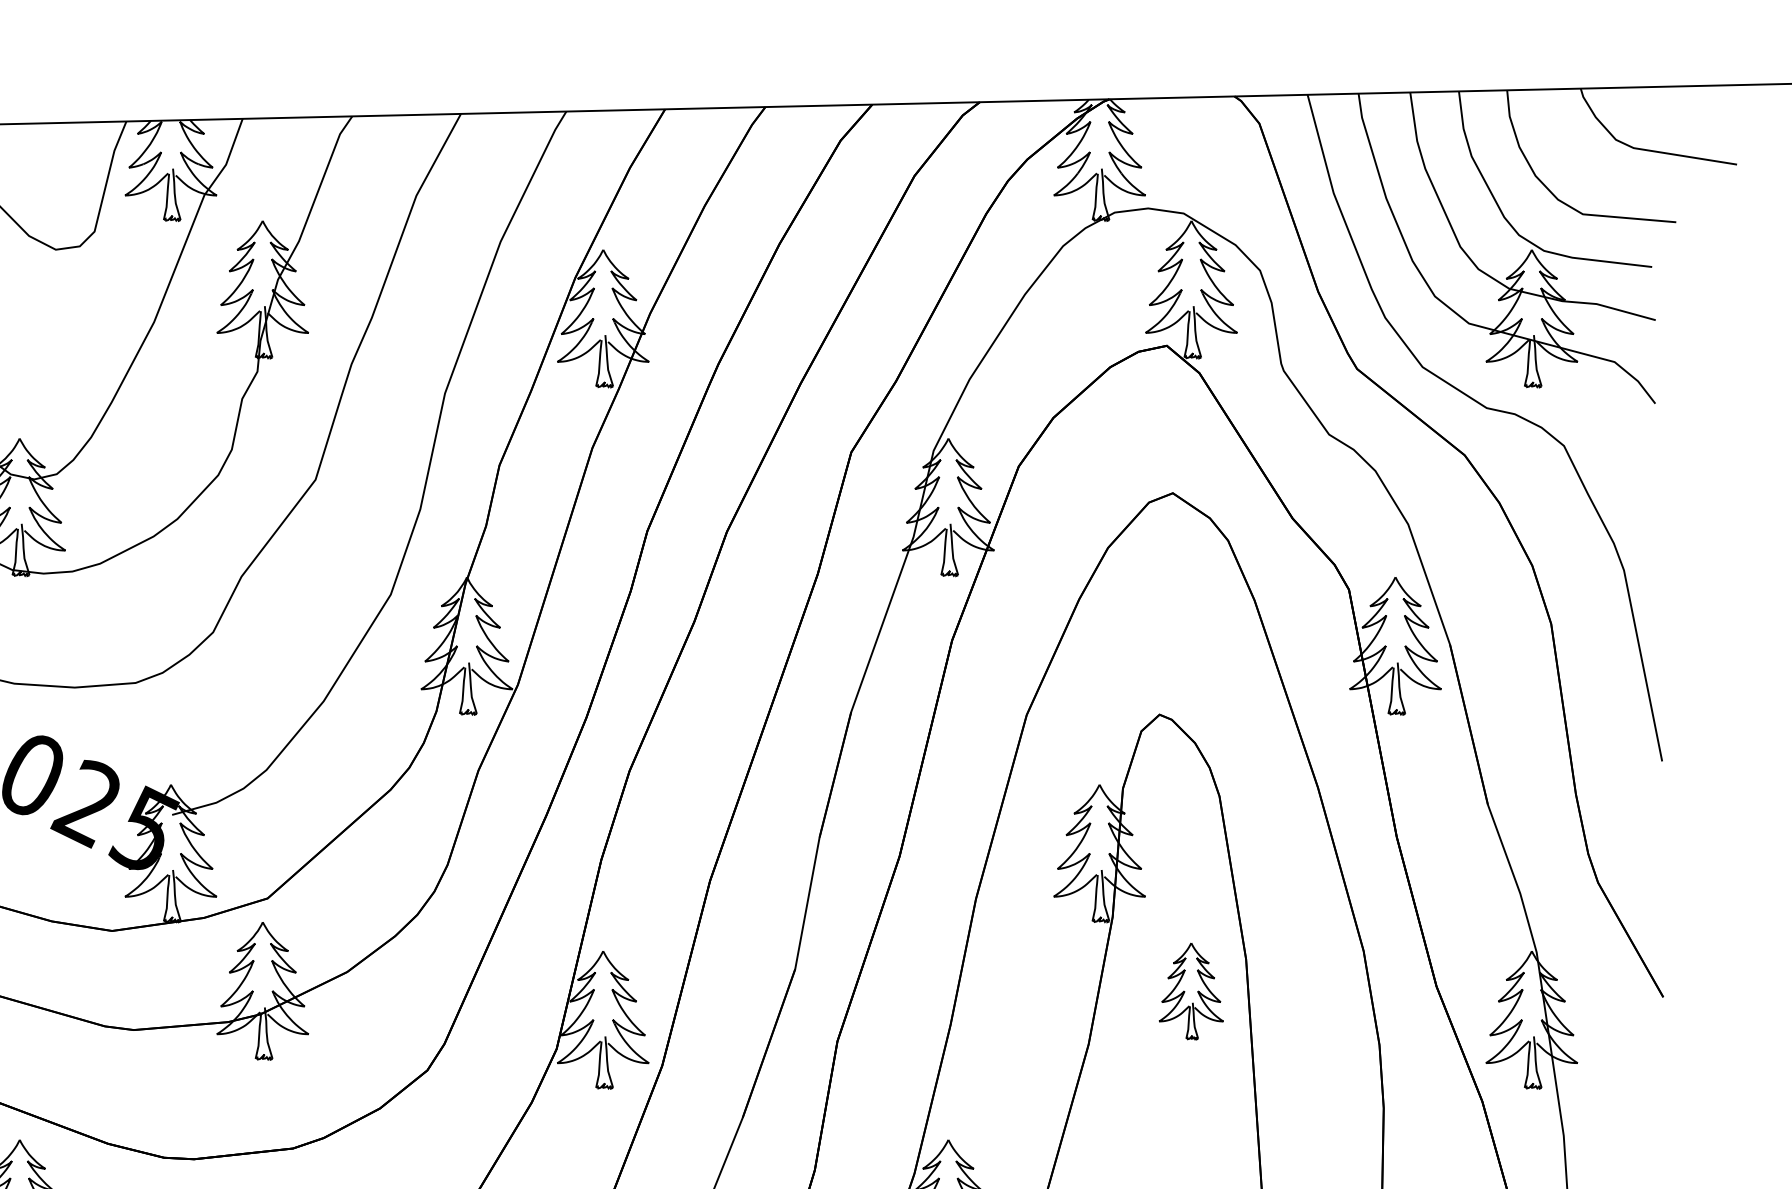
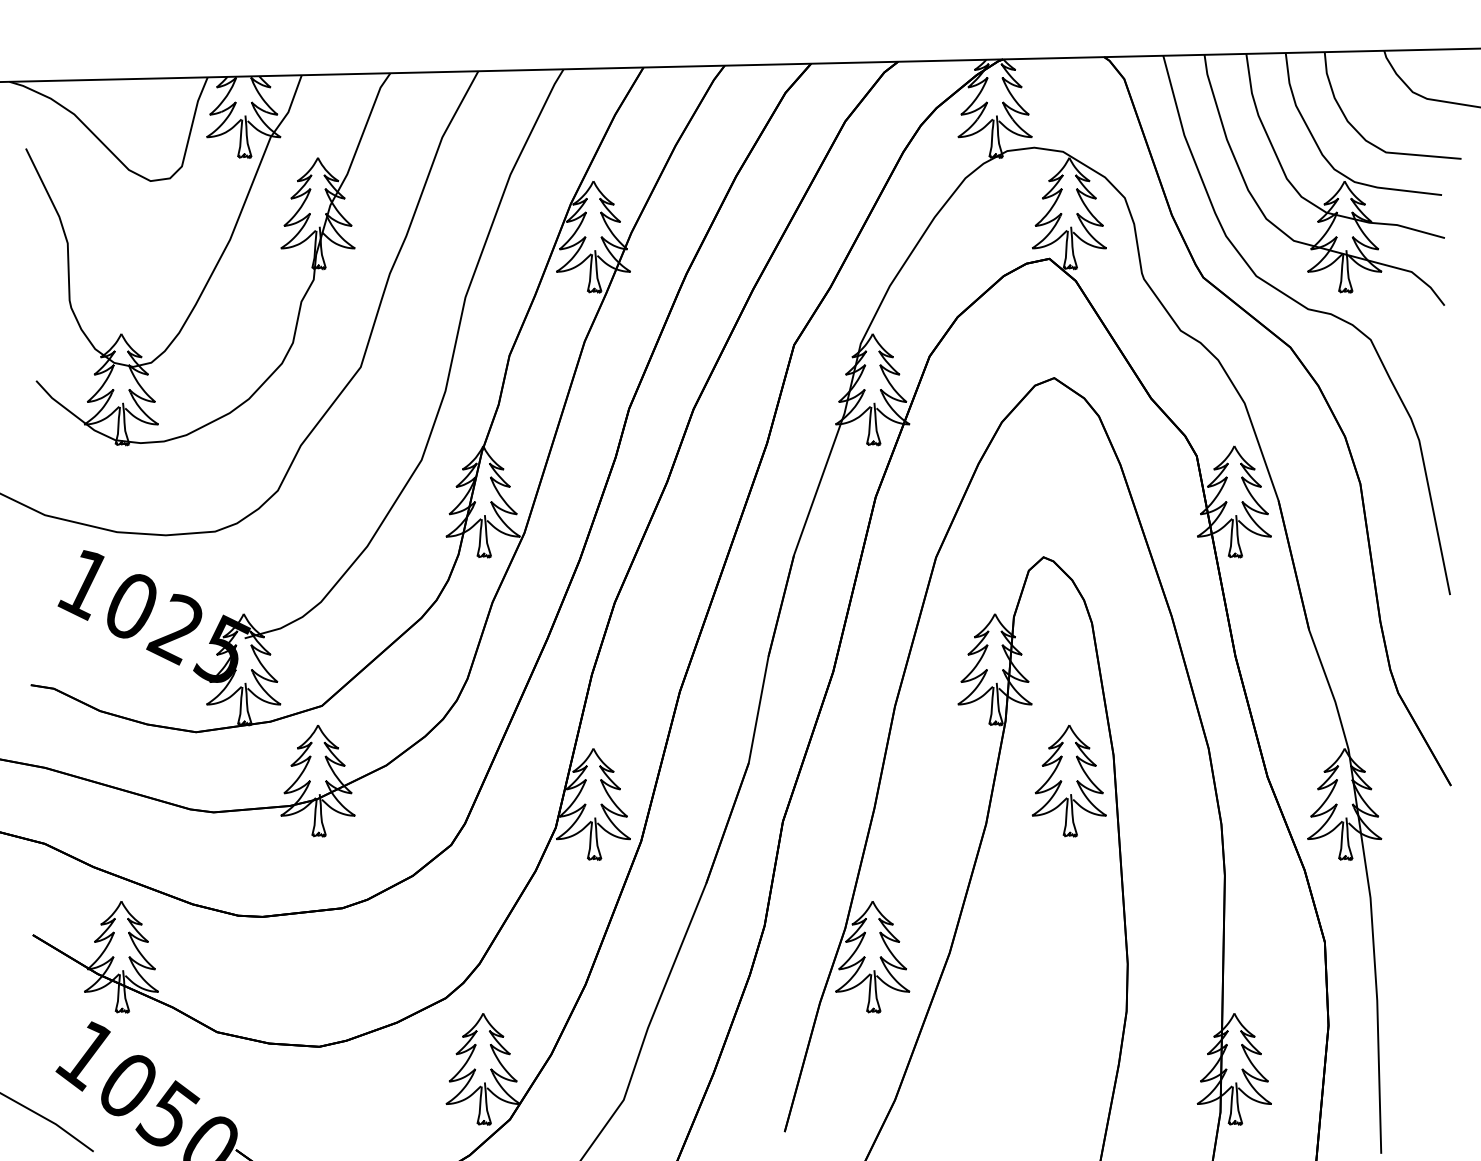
part: (1190, 991) -> (1068, 781), size x1.43

